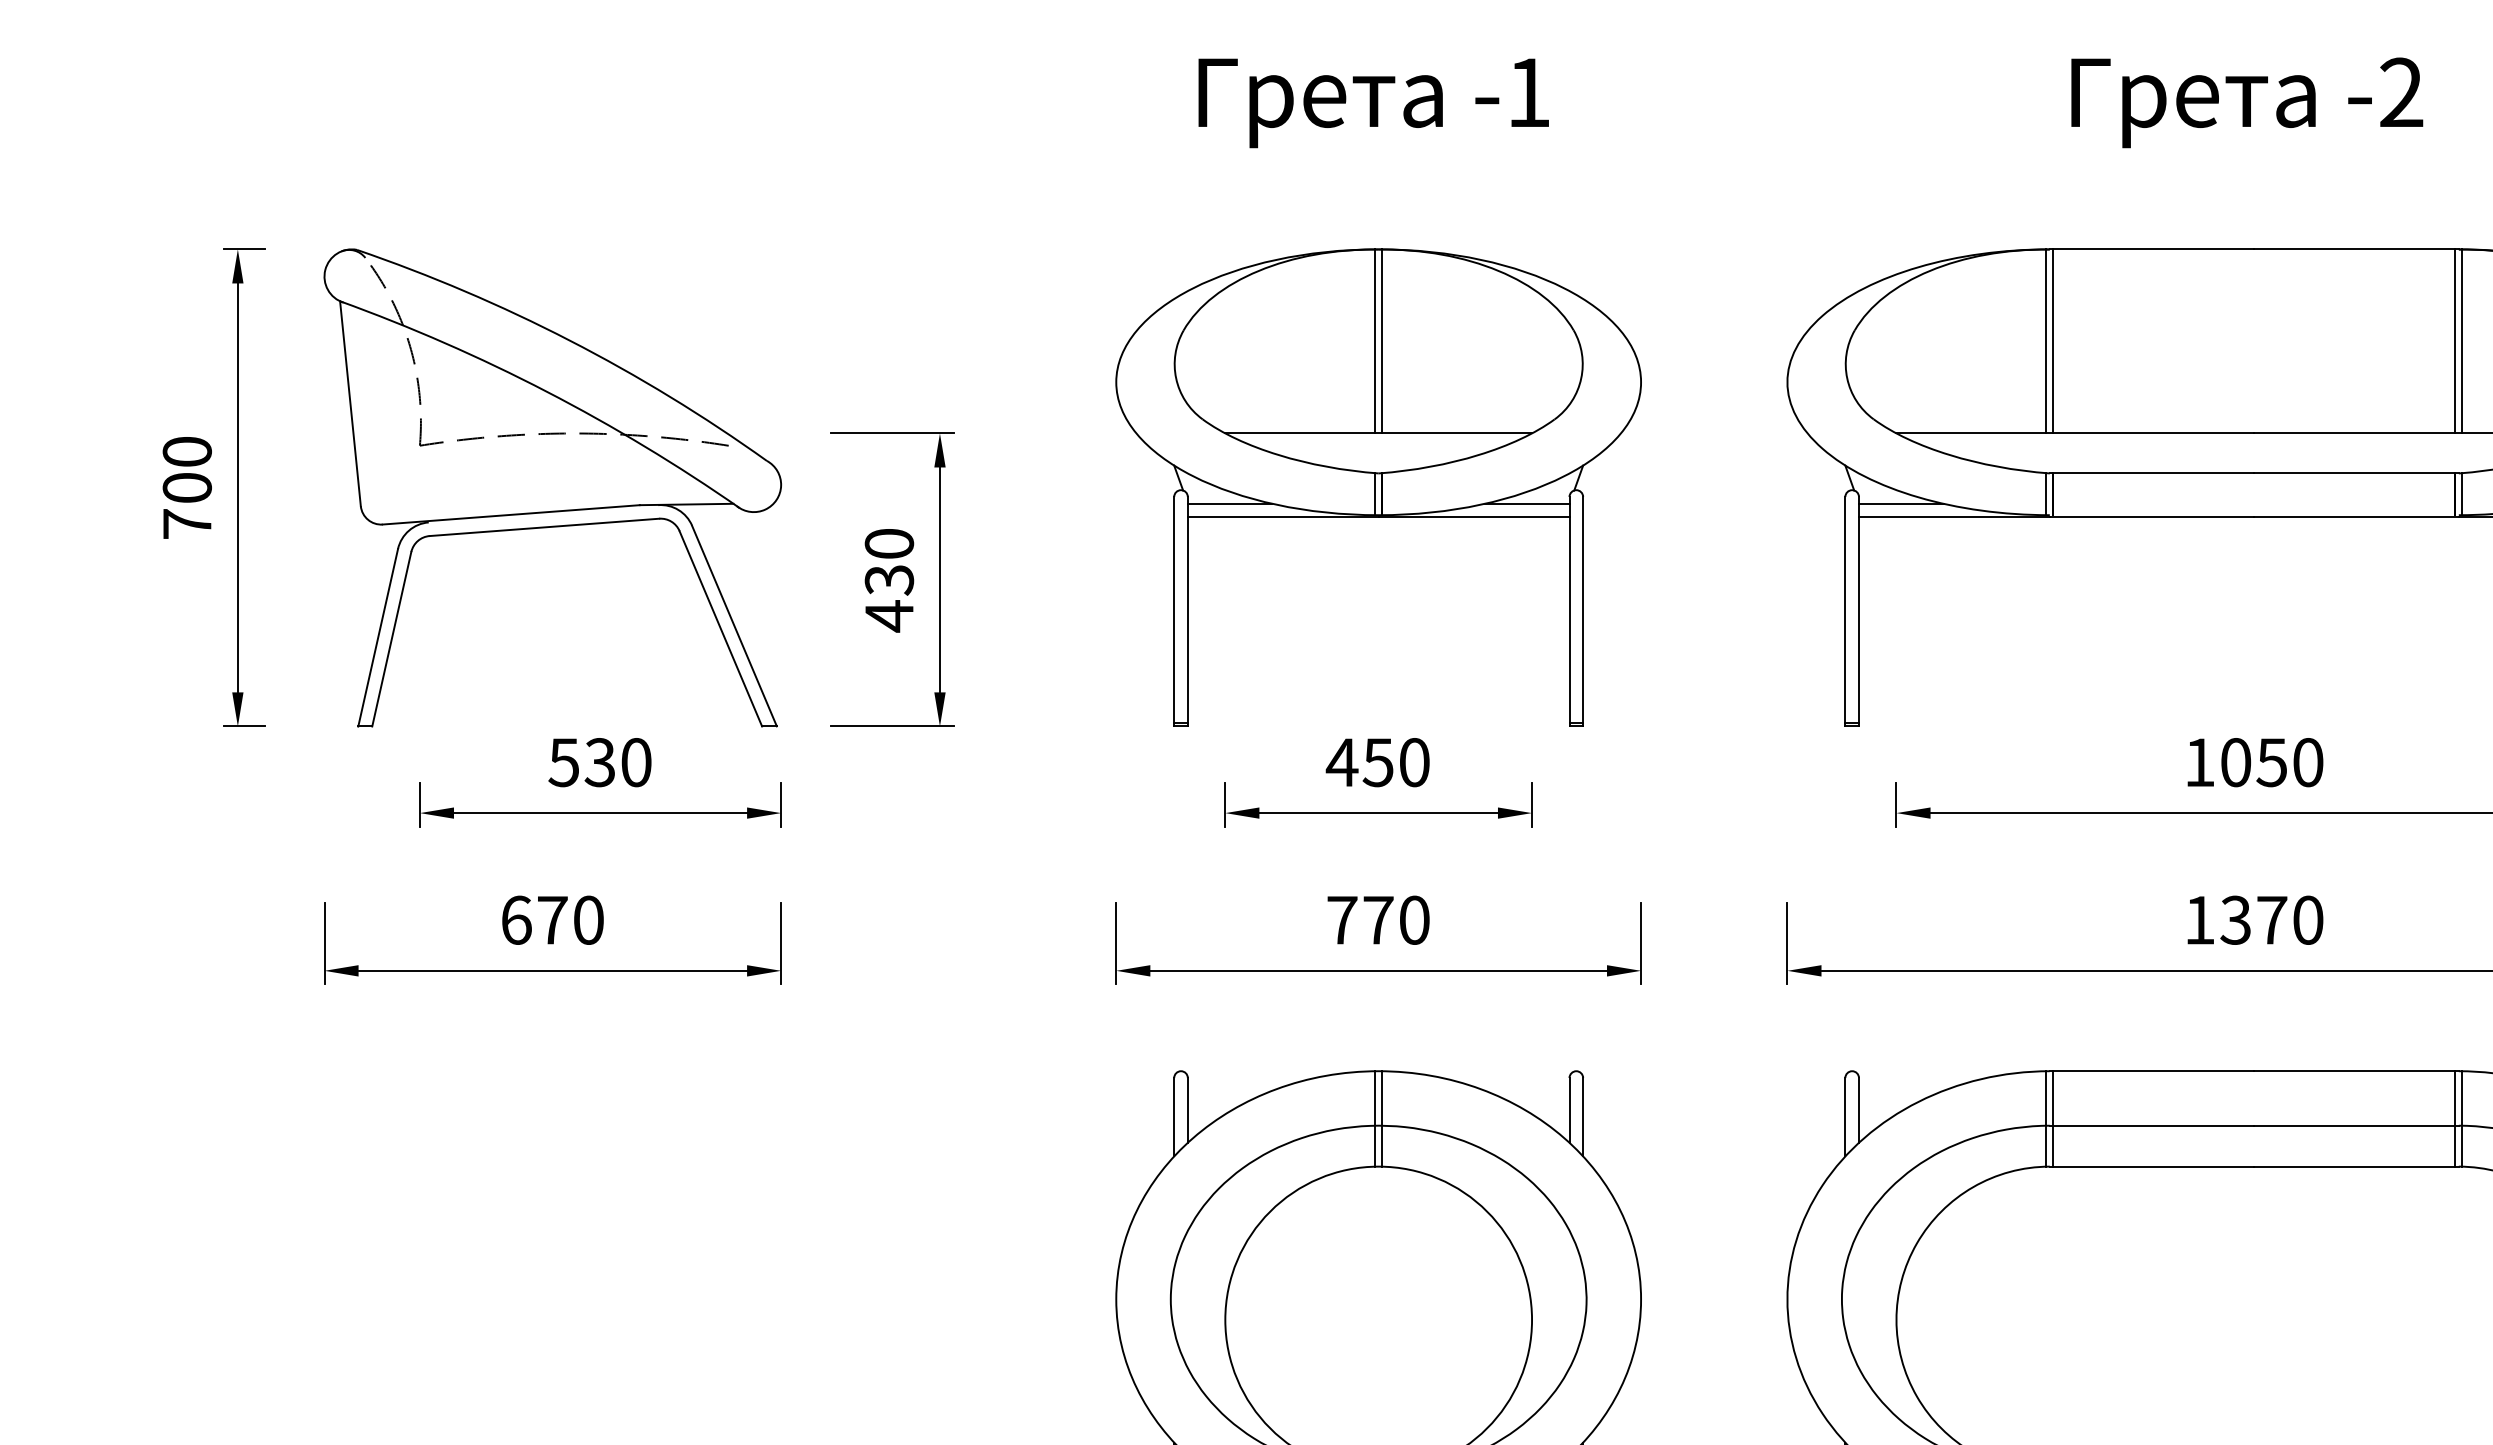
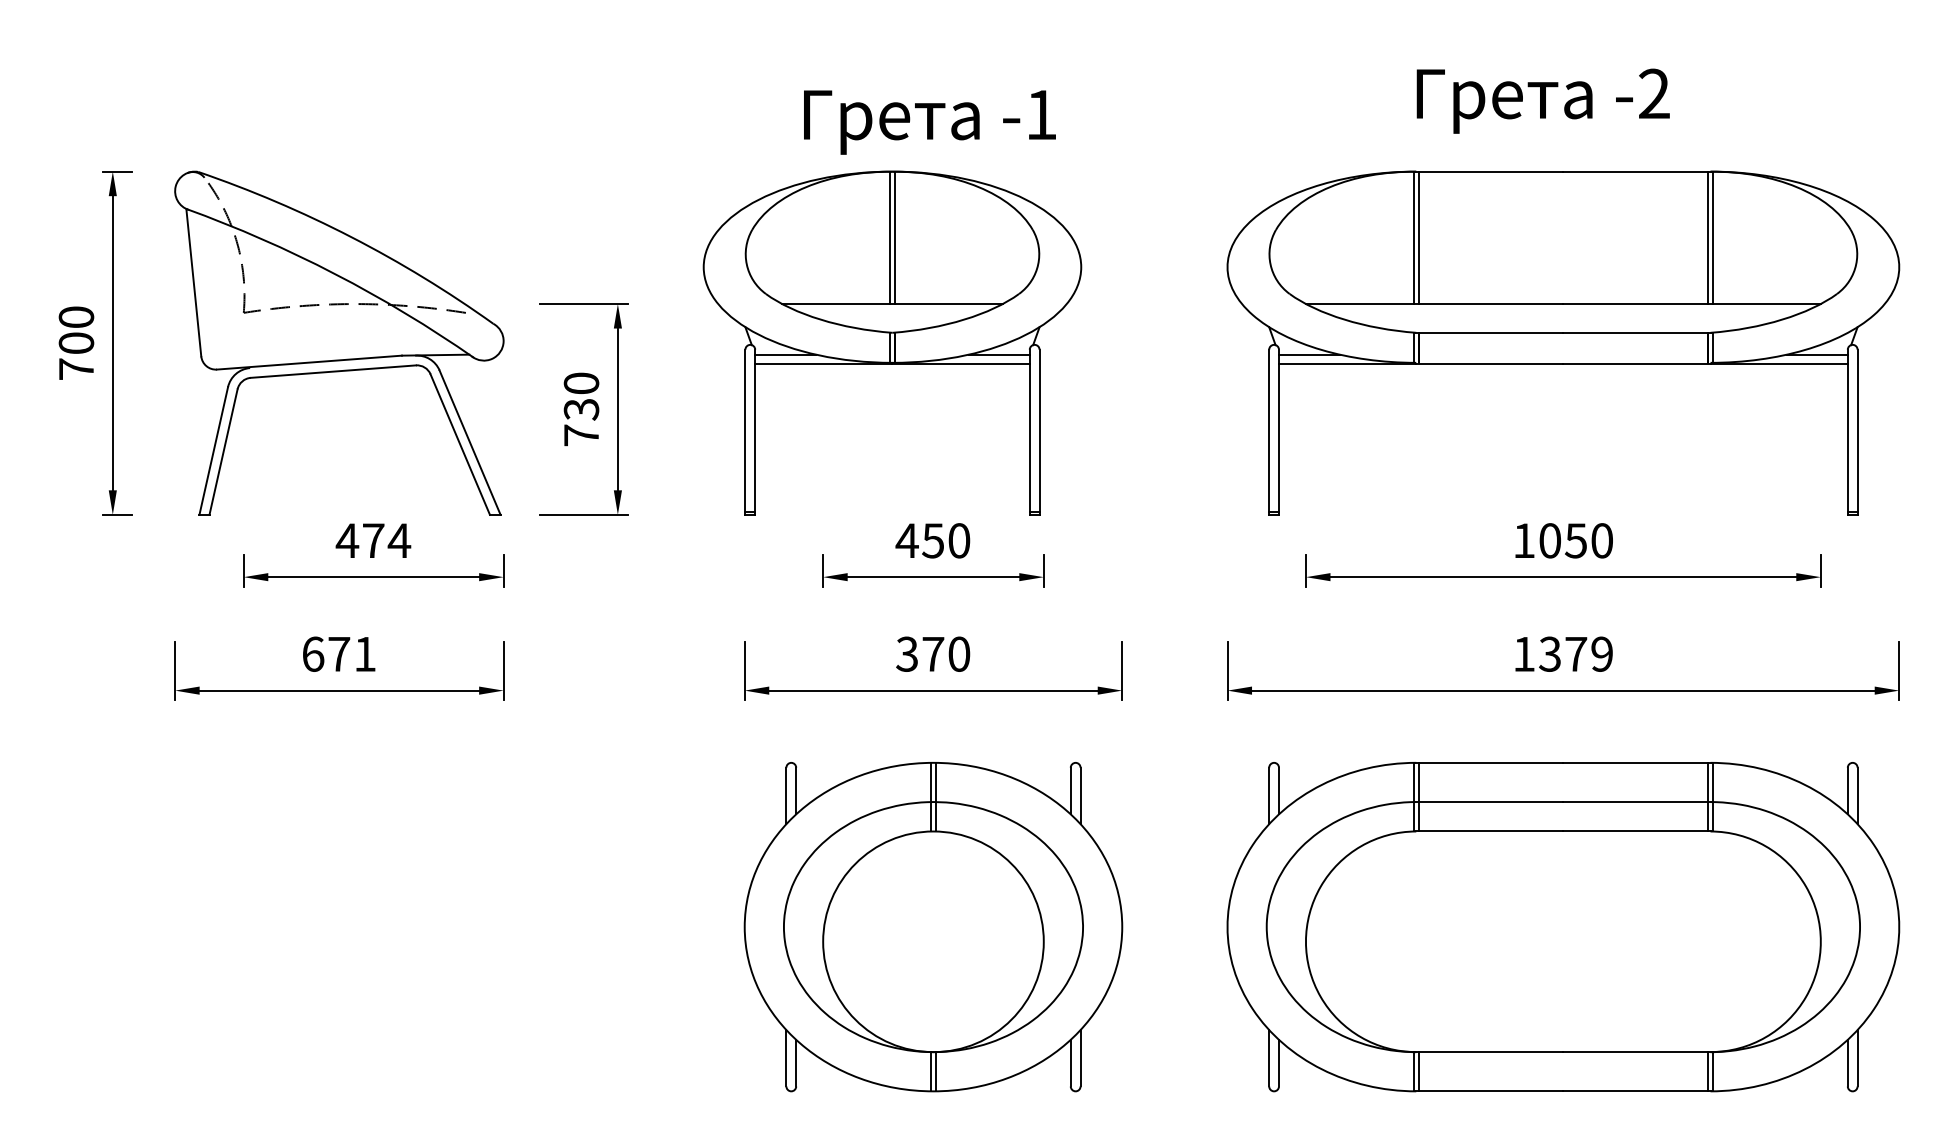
text: (2246, 101) -> (1542, 100), moved
text: (1373, 103) -> (929, 122), moved
part: (1378, 486) -> (892, 342), moved
text: (889, 616) -> (581, 435), 430 -> 730
text: (600, 762) -> (373, 540), 530 -> 474
text: (587, 919) -> (364, 653), 670 -> 671
text: (1342, 919) -> (907, 653), 770 -> 370
text: (2307, 919) -> (1601, 653), 1370 -> 1379

